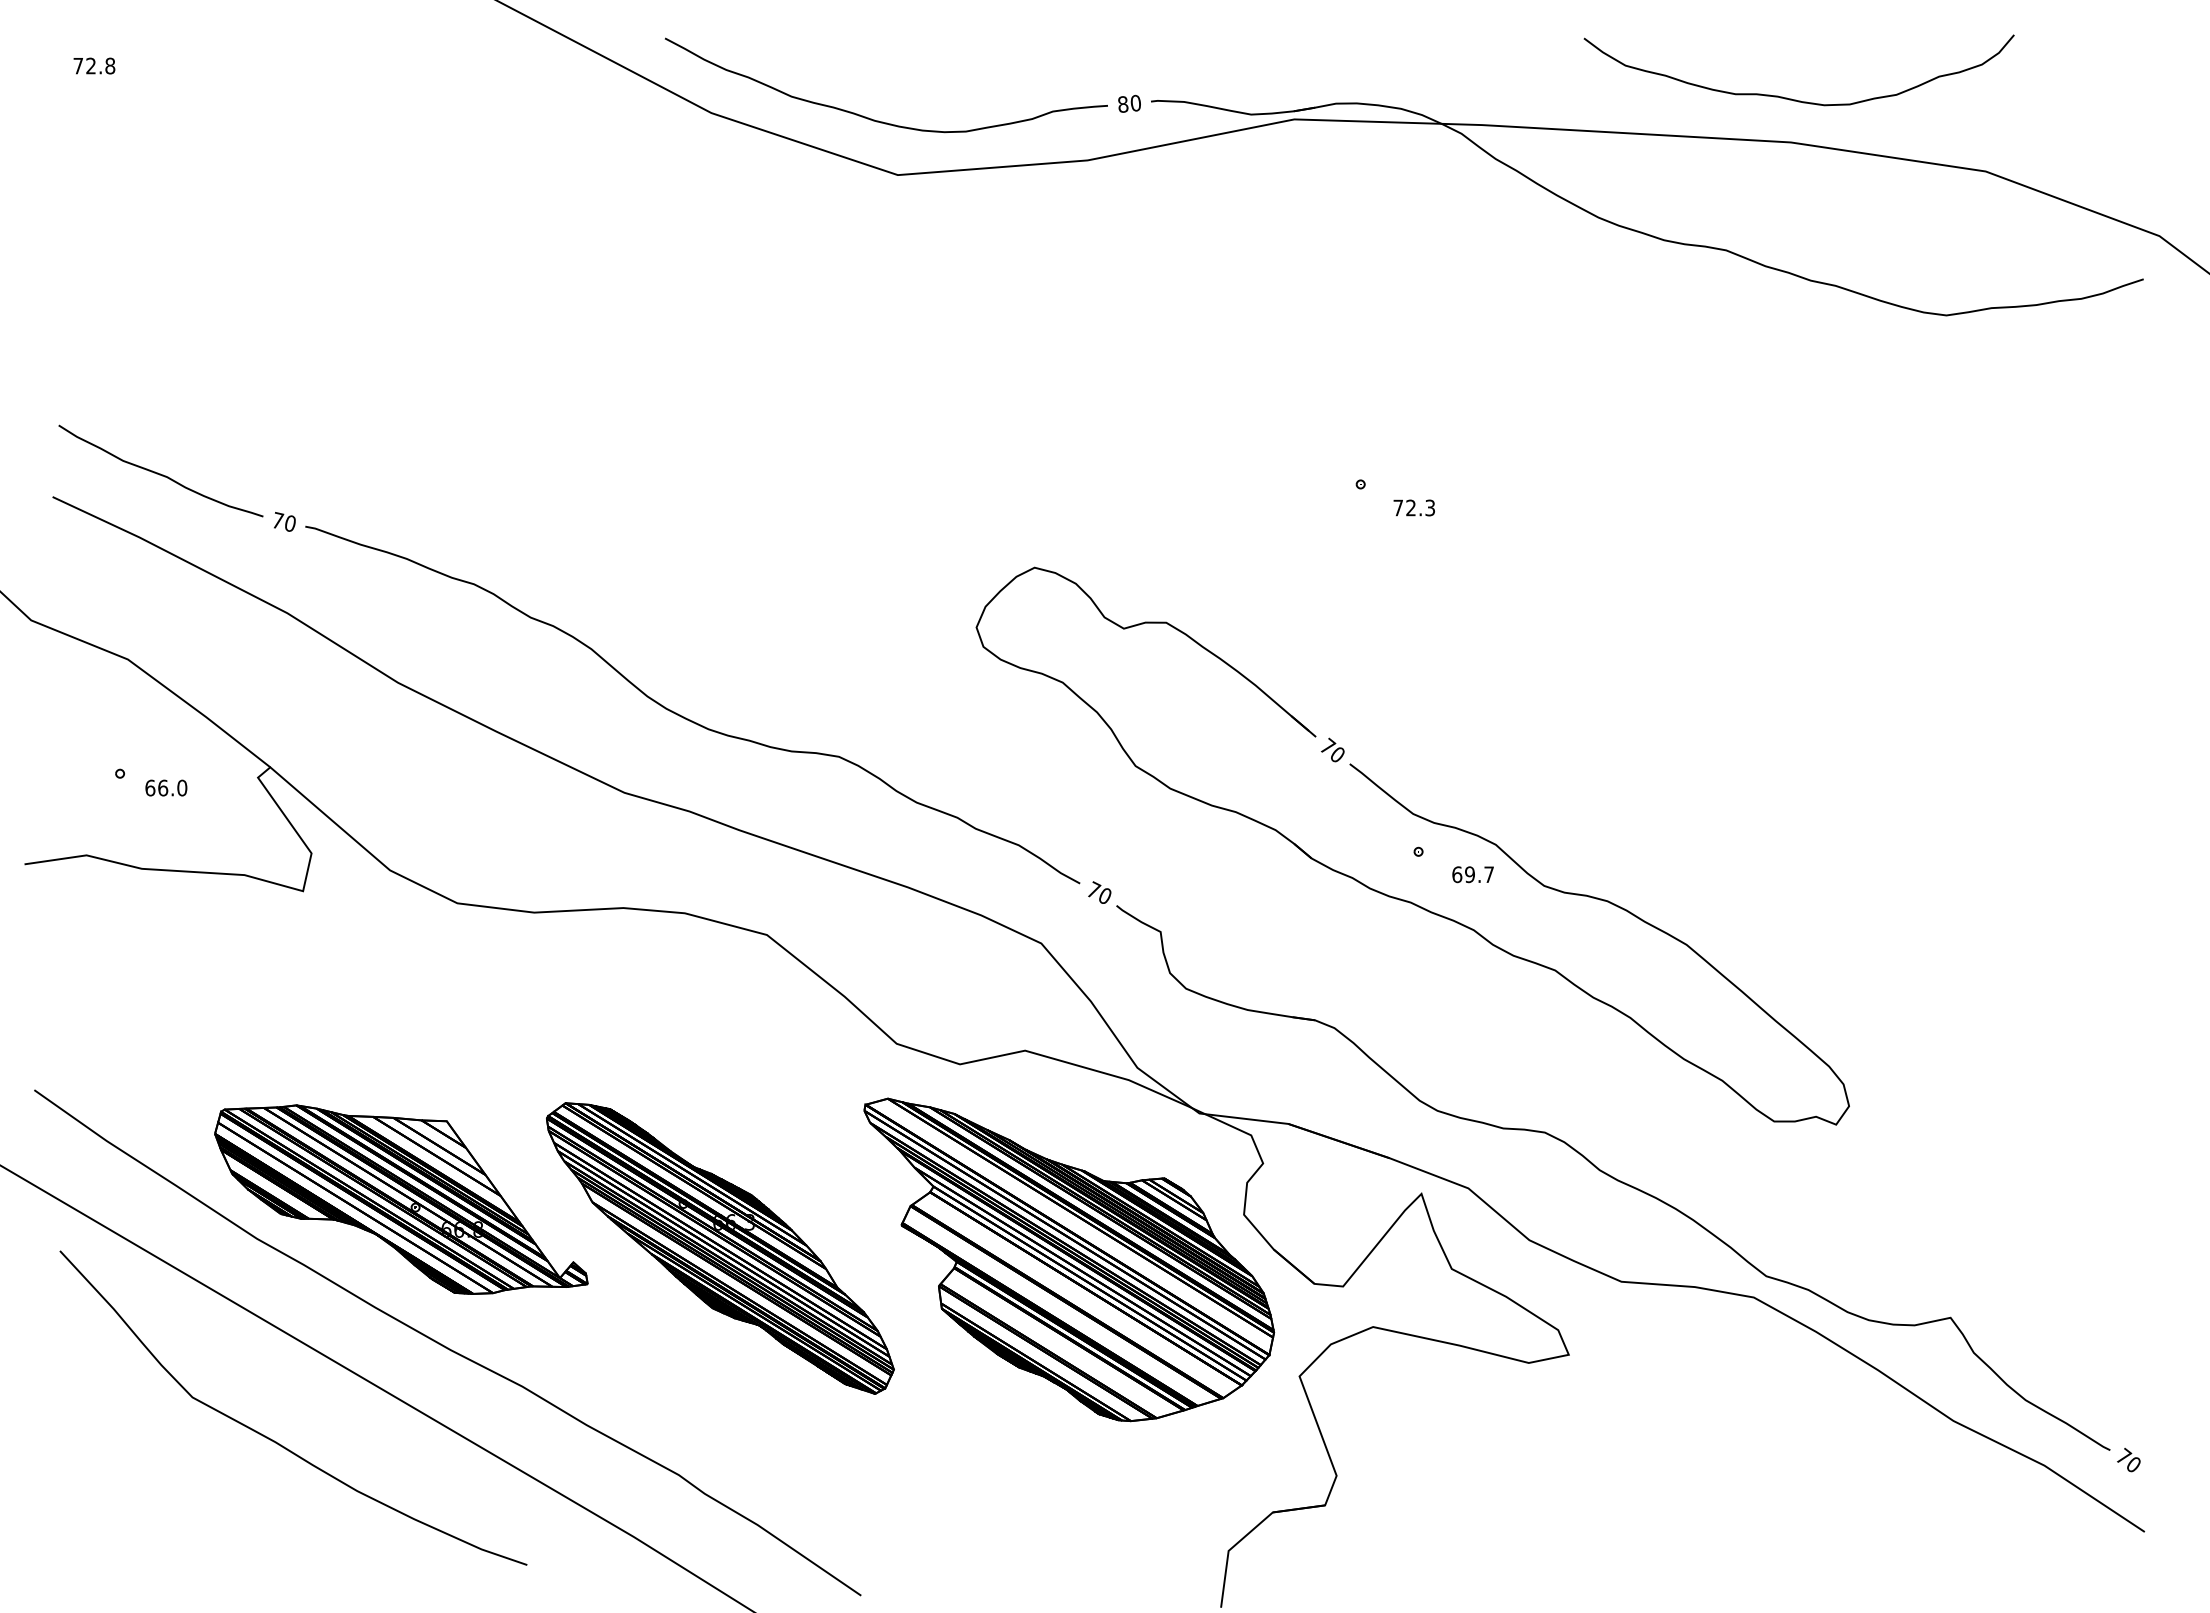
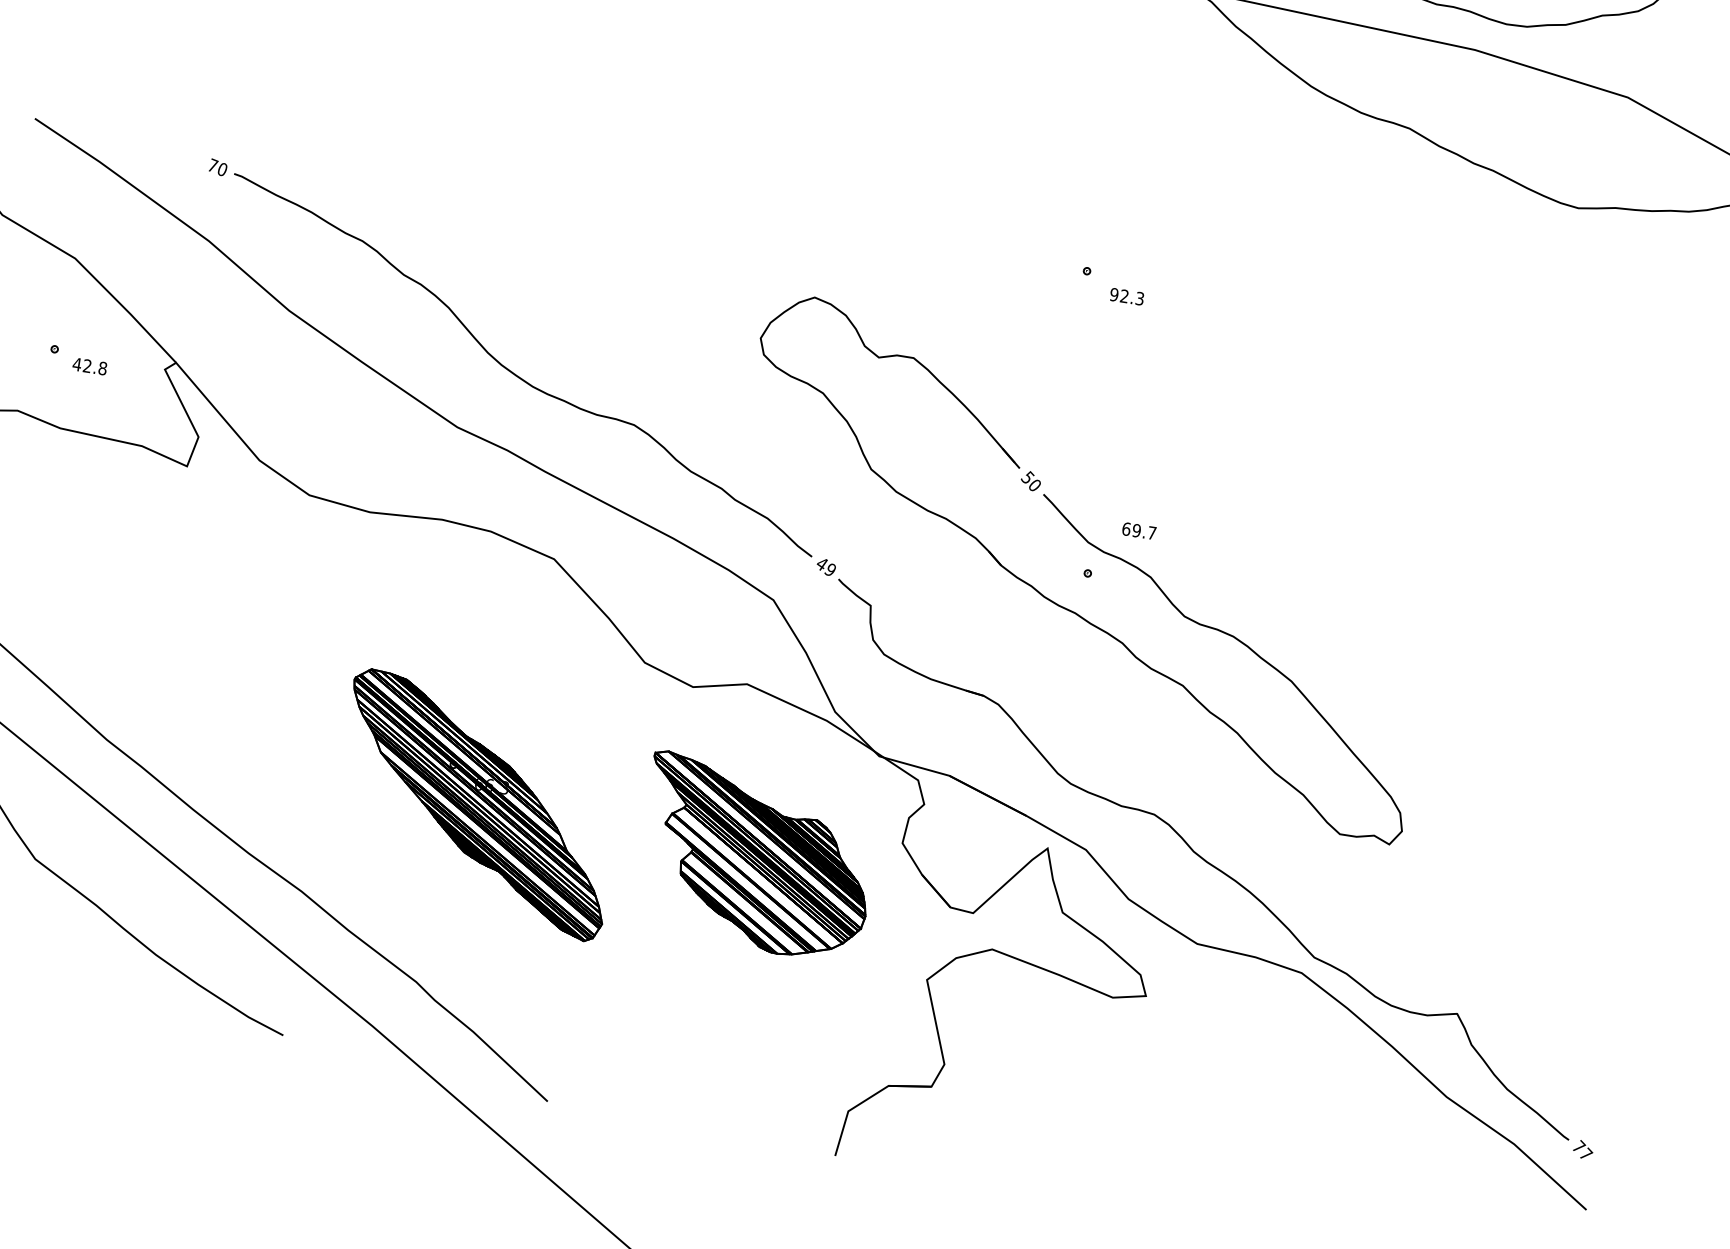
curve: (158, 472) -> (122, 112), removed
text: (1398, 507) -> (1114, 294), 72.3 -> 92.3
text: (1327, 745) -> (1027, 476), 70 -> 50
text: (166, 787) -> (90, 366), 66.0 -> 42.8
text: (1472, 874) -> (1138, 530), moved
text: (1099, 892) -> (826, 566), 70 -> 49
part: (401, 1199) -> (227, 726), removed
part: (1069, 1259) -> (756, 857), size x0.7
text: (2134, 1463) -> (1586, 1153), 70 -> 77

